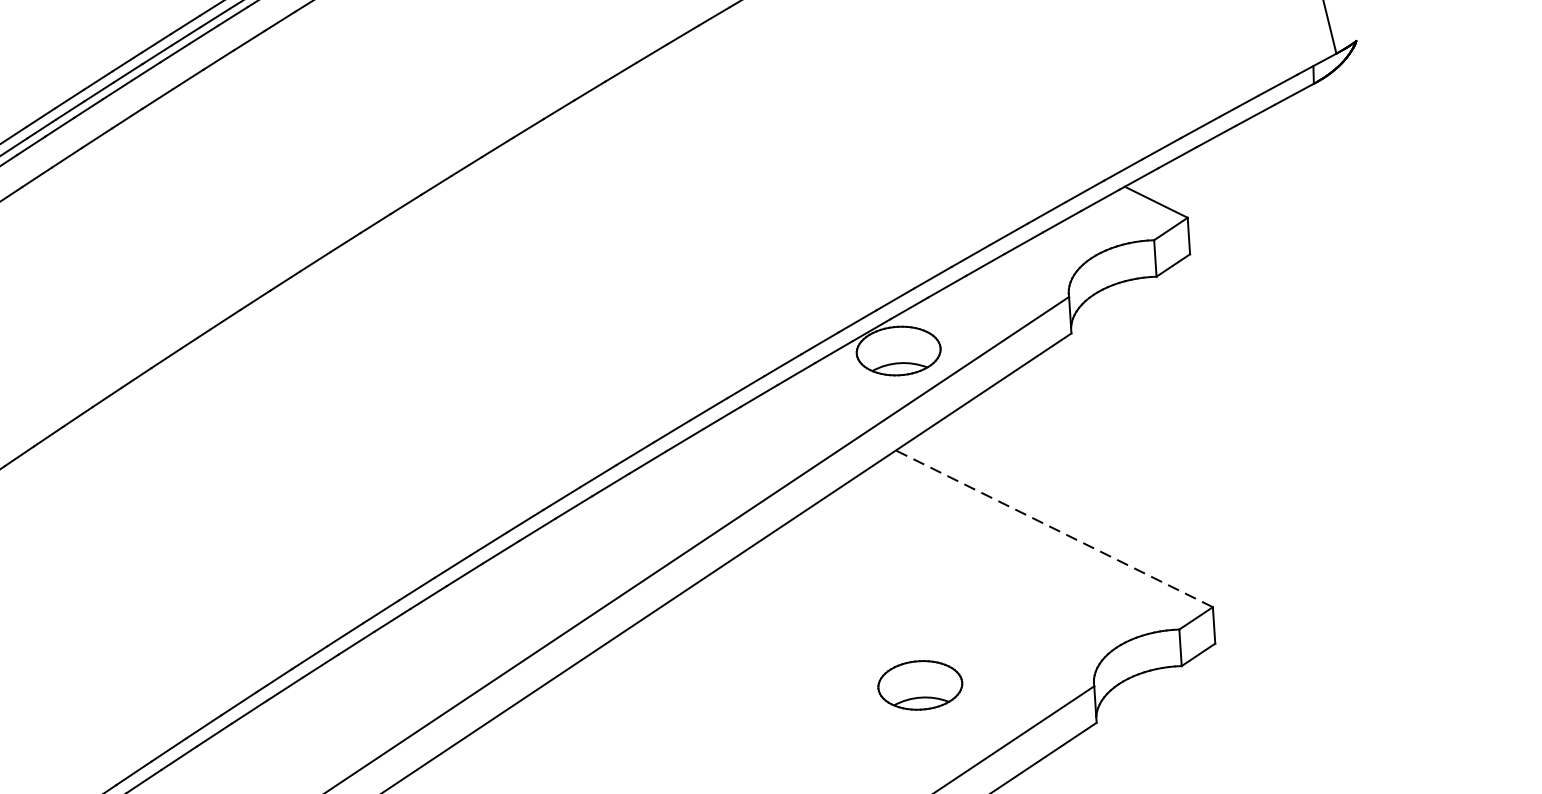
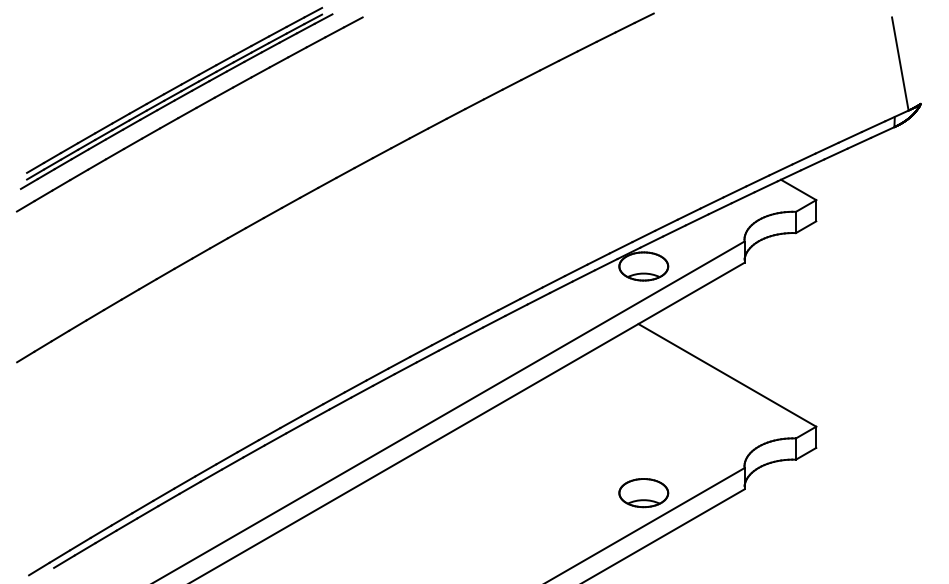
line: (1054, 529) -> (727, 375), dashed -> solid
part: (919, 686) -> (643, 493), moved

